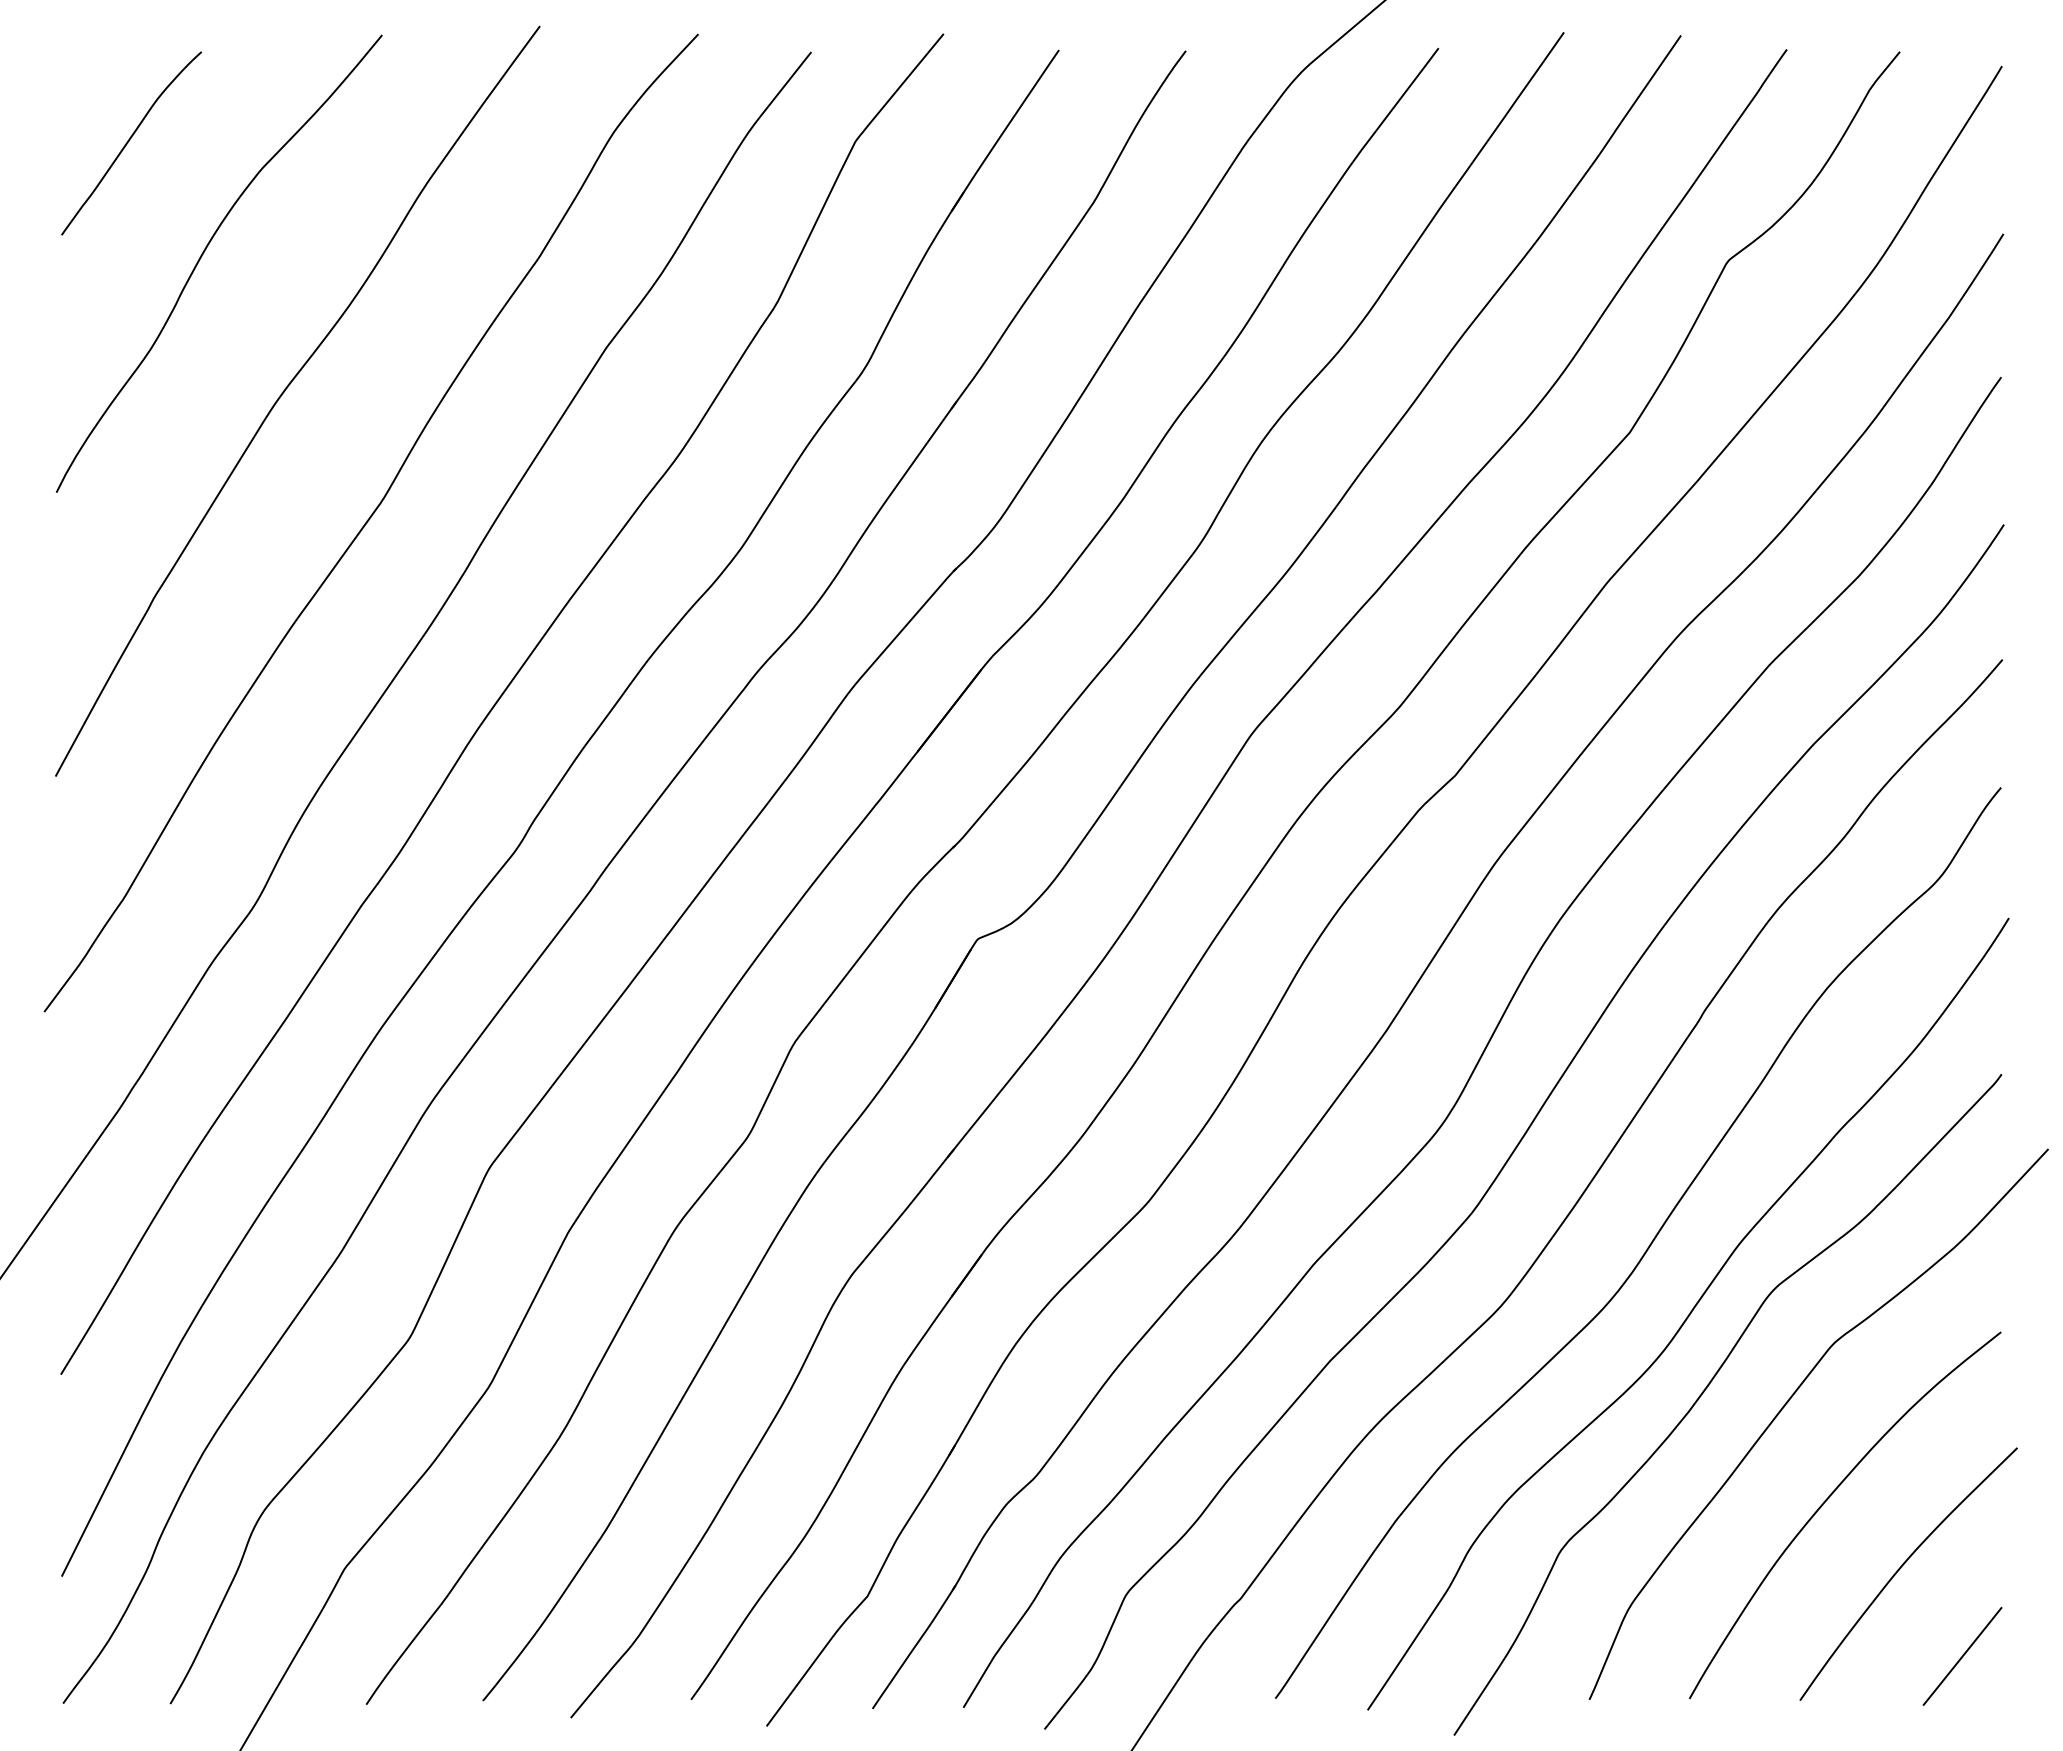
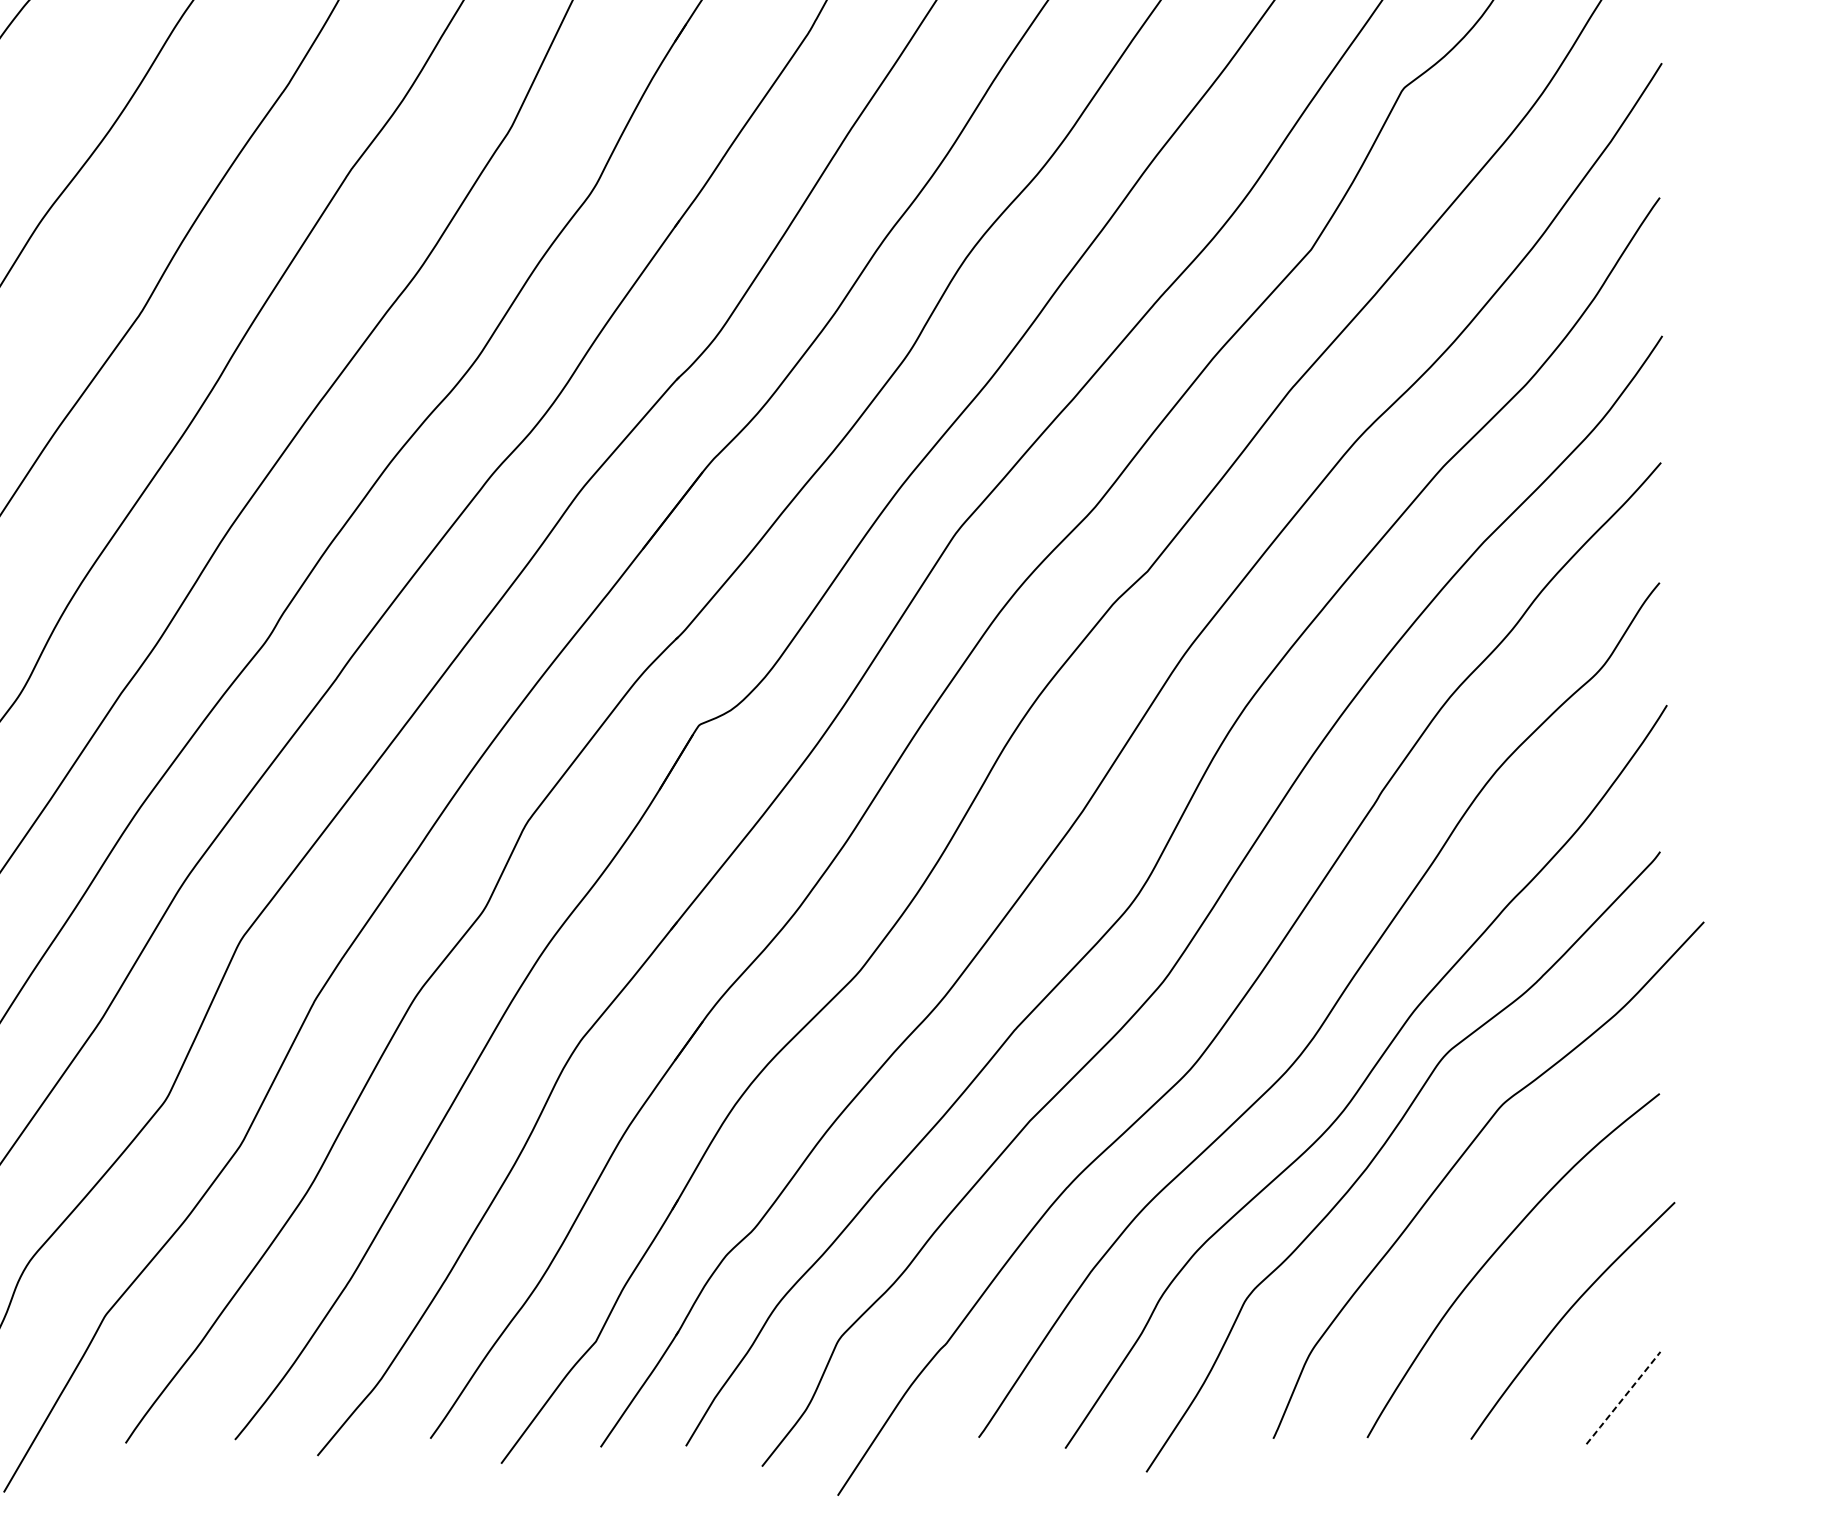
line: (1963, 1655) -> (1624, 1397), solid -> dashed

